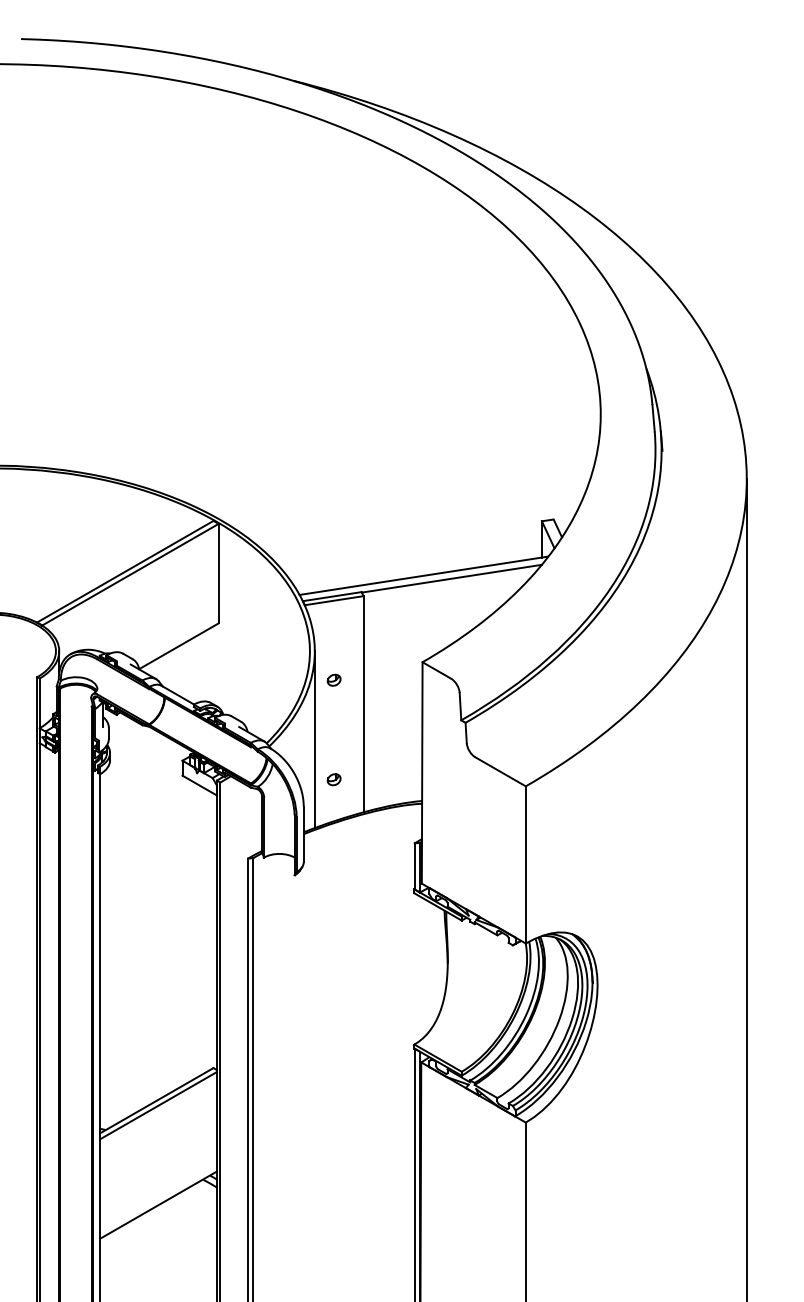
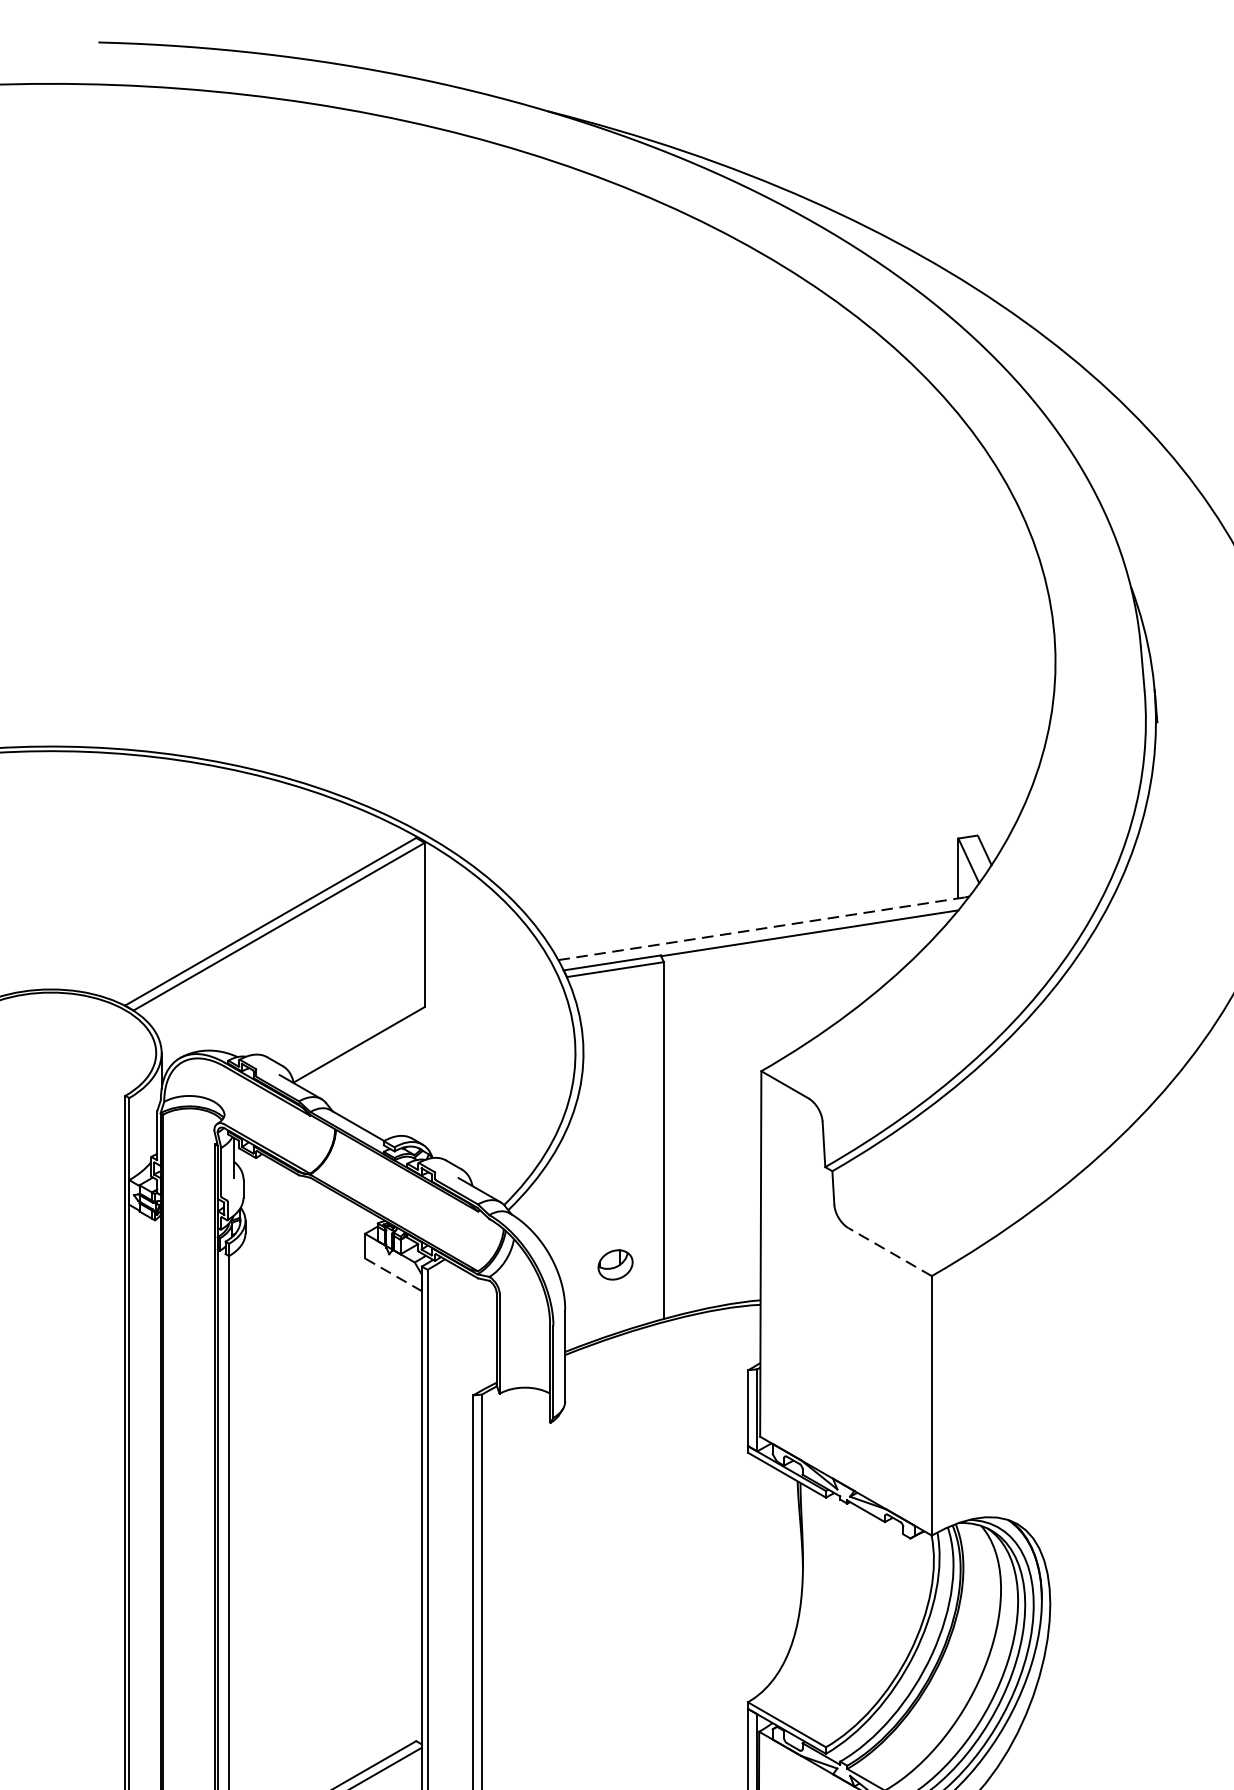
line: (422, 575) -> (761, 928), solid -> dashed
part: (333, 679) -> (614, 1099), removed
line: (314, 739) -> (582, 1198), removed
line: (500, 771) -> (890, 1251), solid -> dashed
part: (333, 779) -> (614, 1264), size x1.6
line: (199, 785) -> (393, 1274), solid -> dashed

